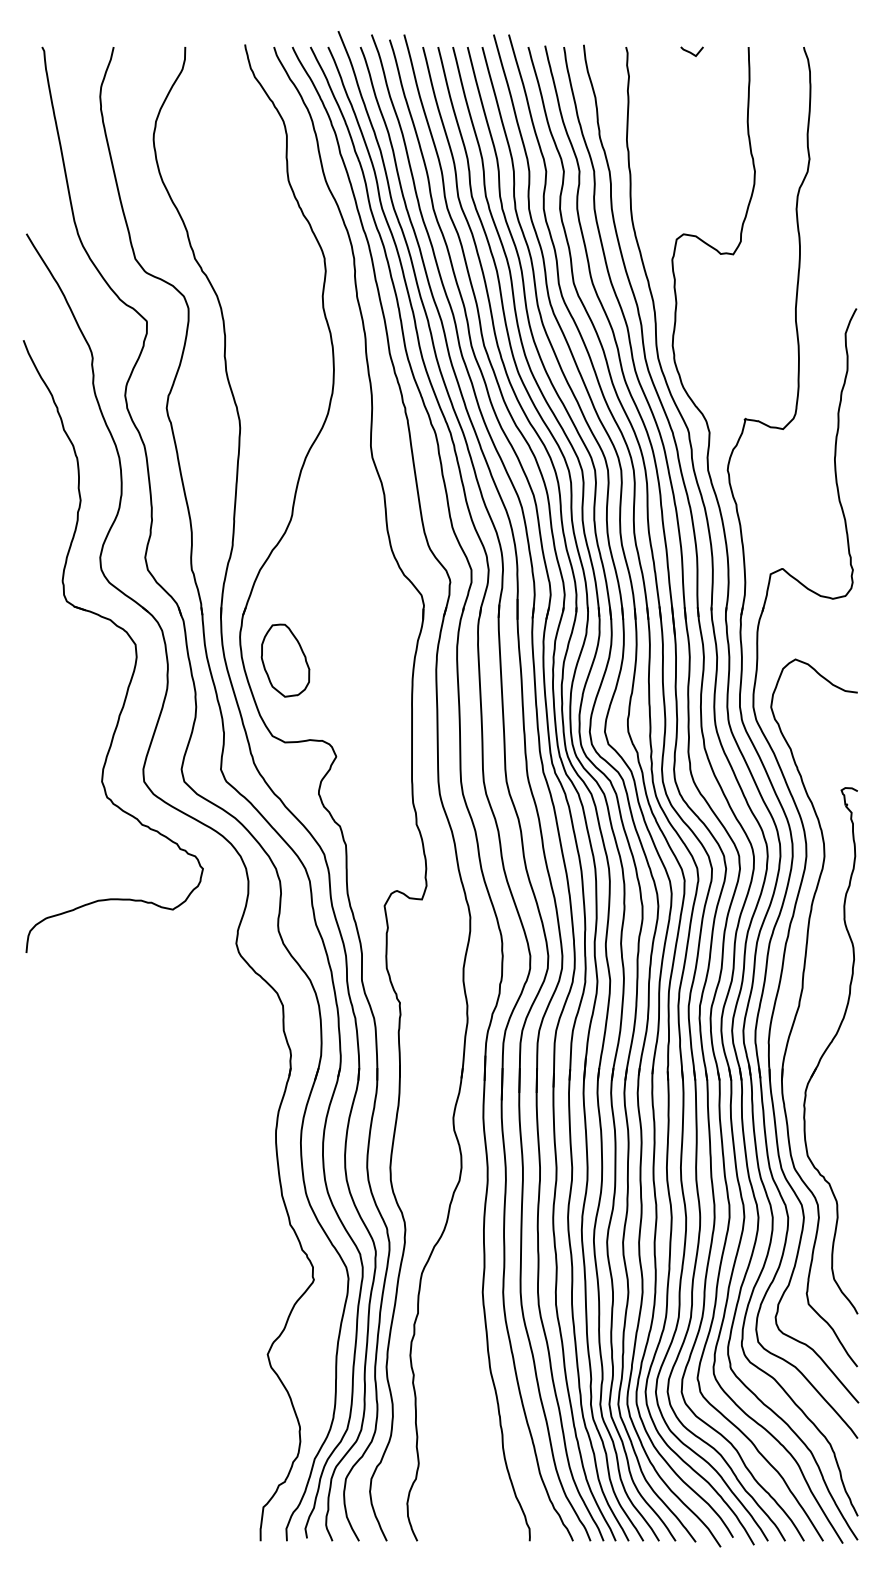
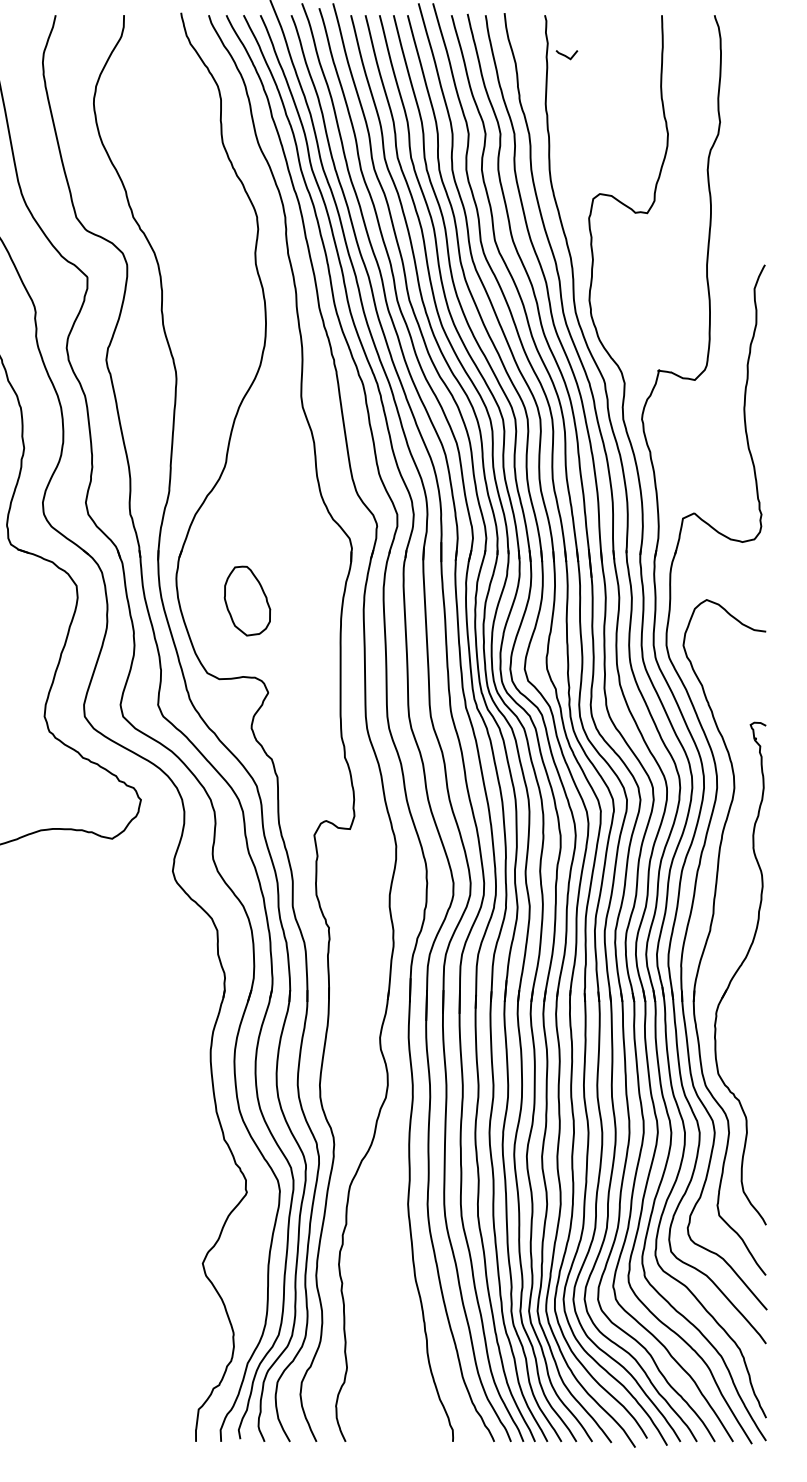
line: (690, 51) -> (565, 54), moved
part: (285, 660) -> (247, 600), moved

